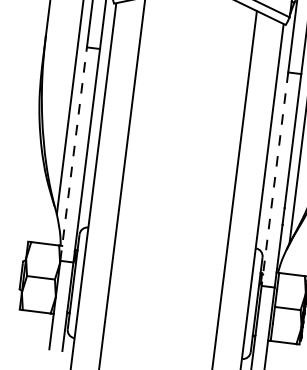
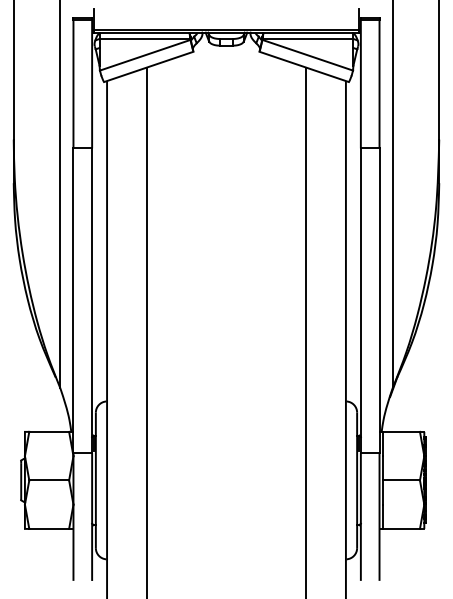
line: (73, 153) -> (73, 300), dashed -> solid
line: (274, 179) -> (360, 301), dashed -> solid

